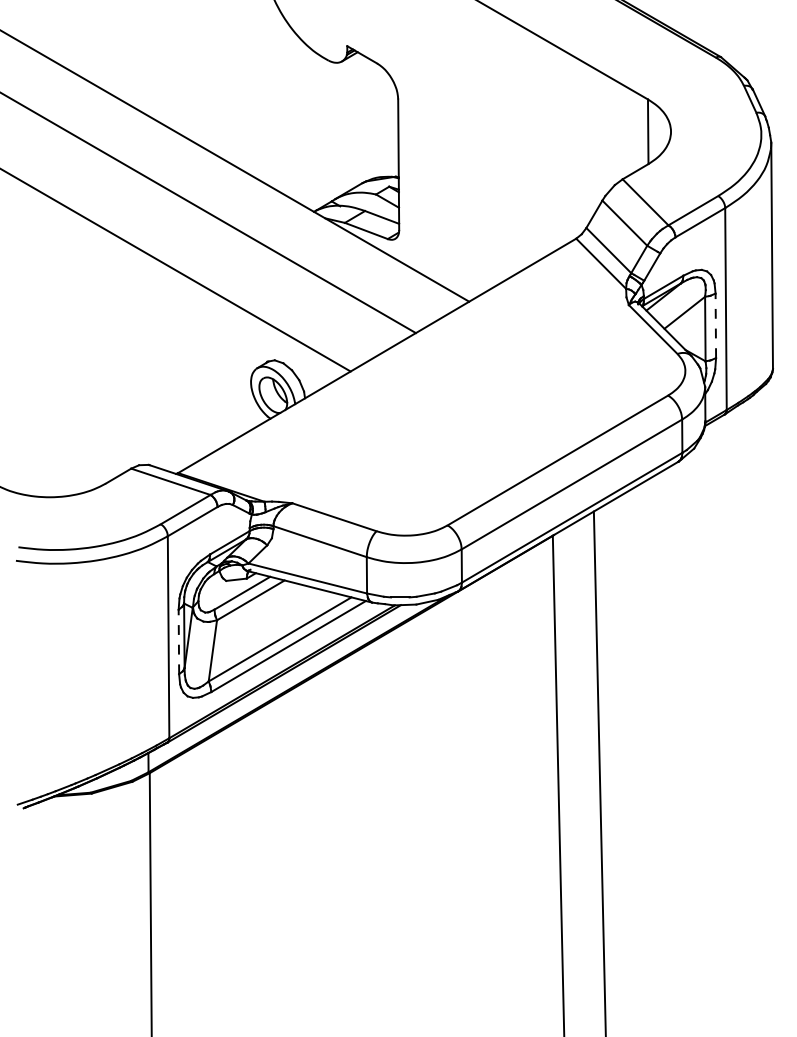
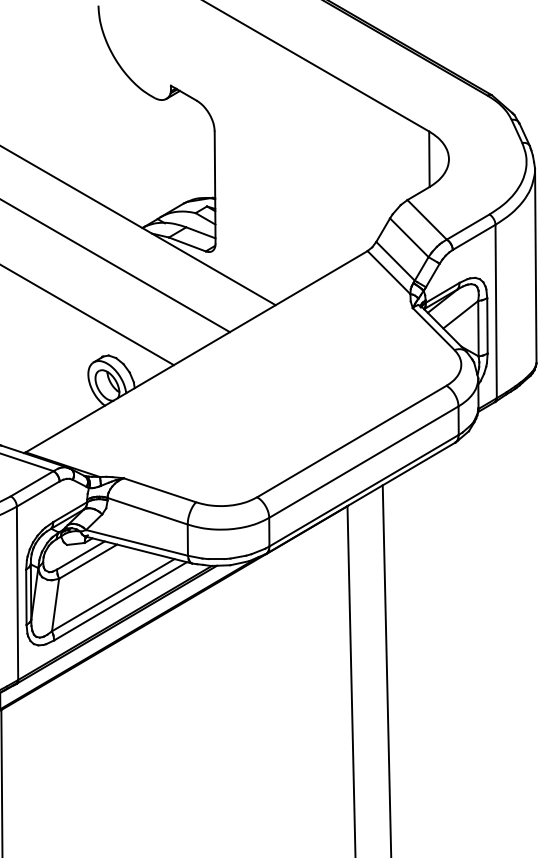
line: (715, 325) -> (487, 325), dashed -> solid
line: (178, 641) -> (26, 596), dashed -> solid

